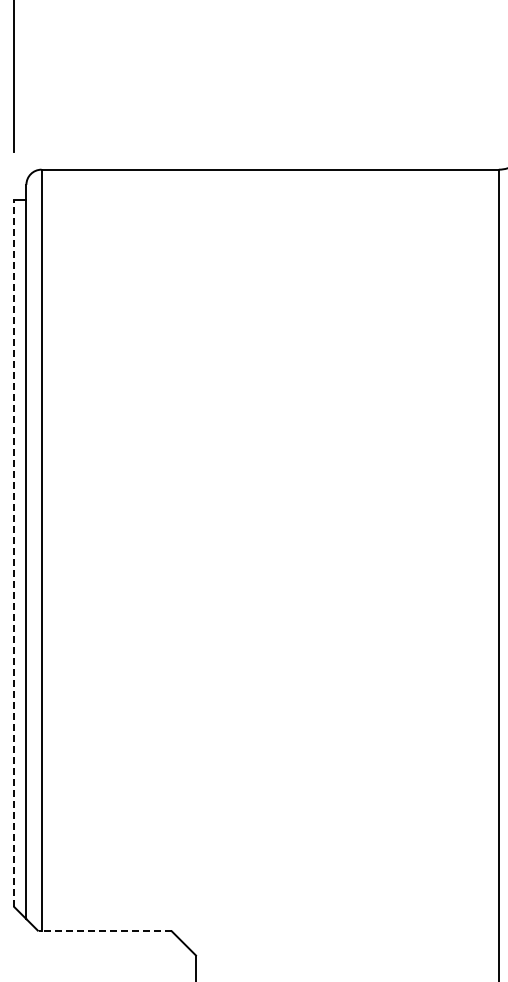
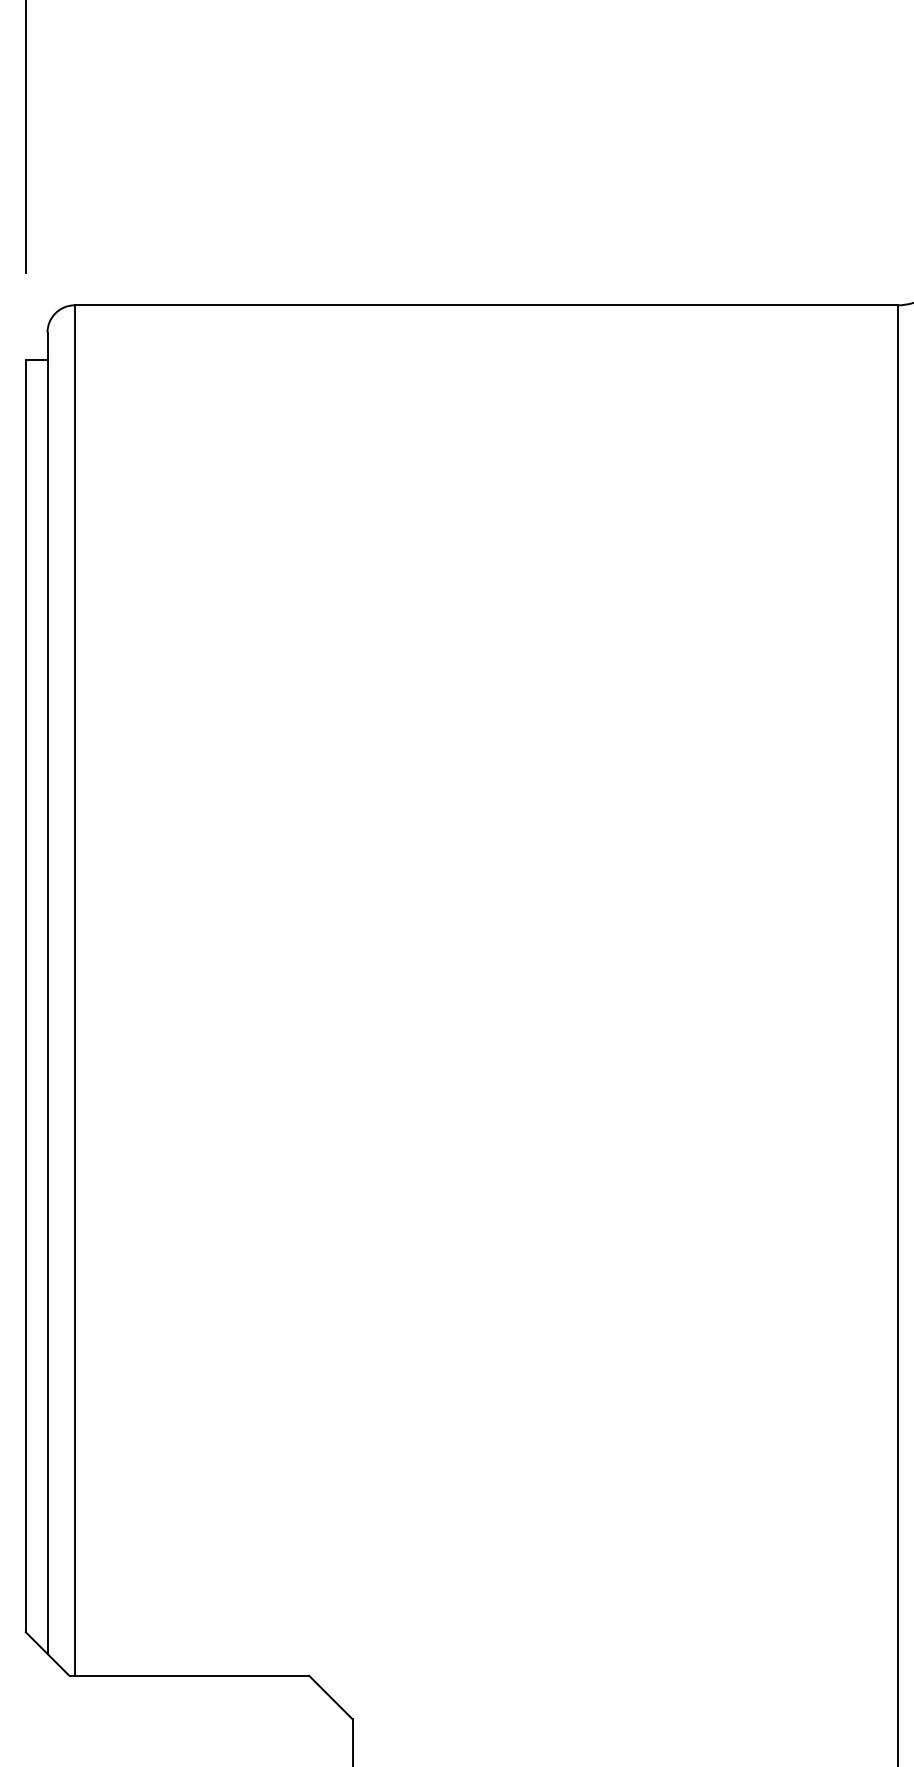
line: (14, 553) -> (26, 995), dashed -> solid
line: (106, 931) -> (191, 1676), dashed -> solid

